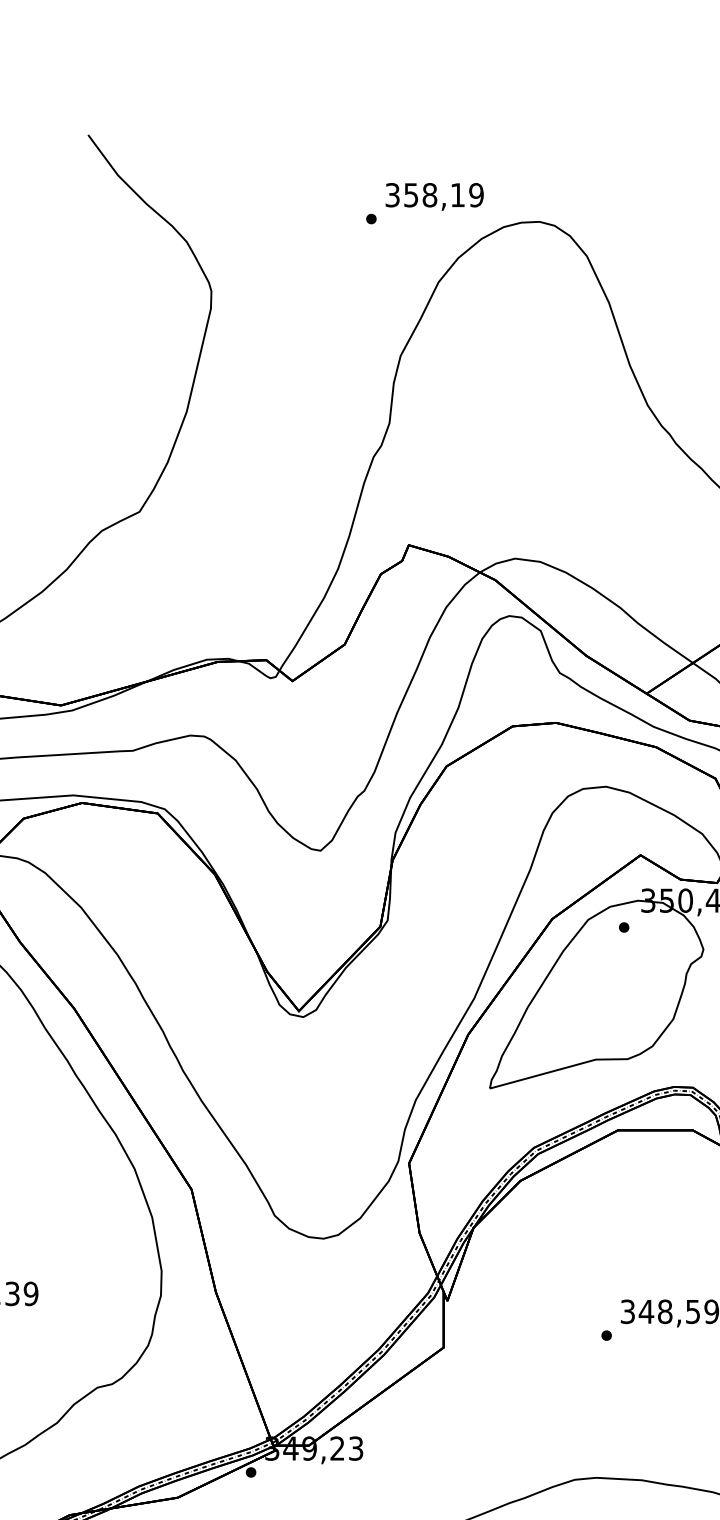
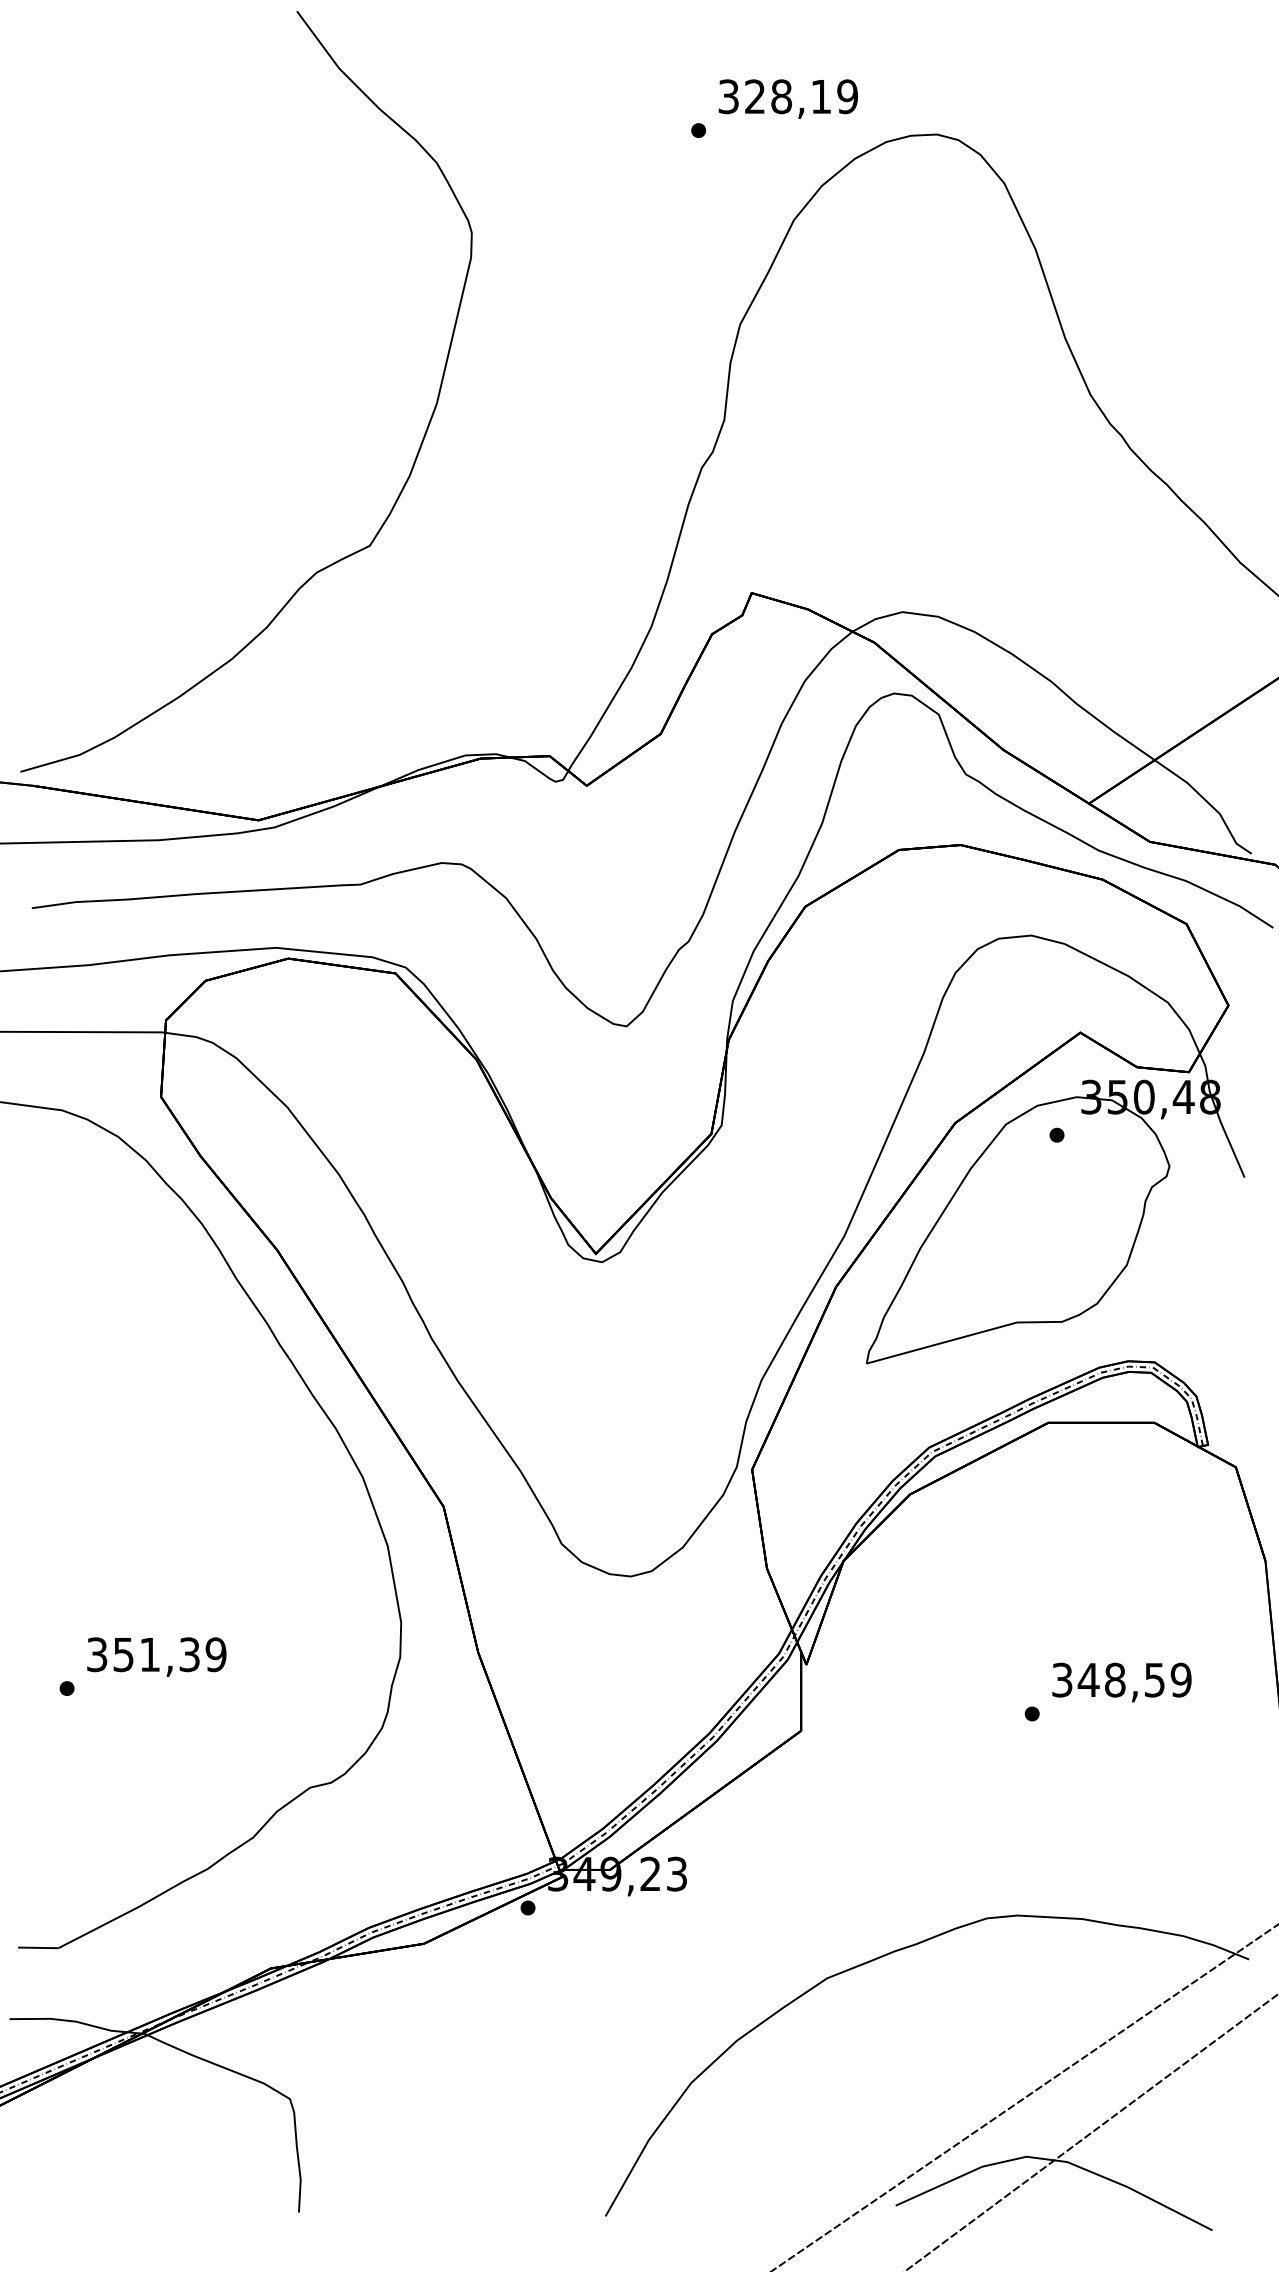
text: (410, 195) -> (754, 96), 358,19 -> 328,19

